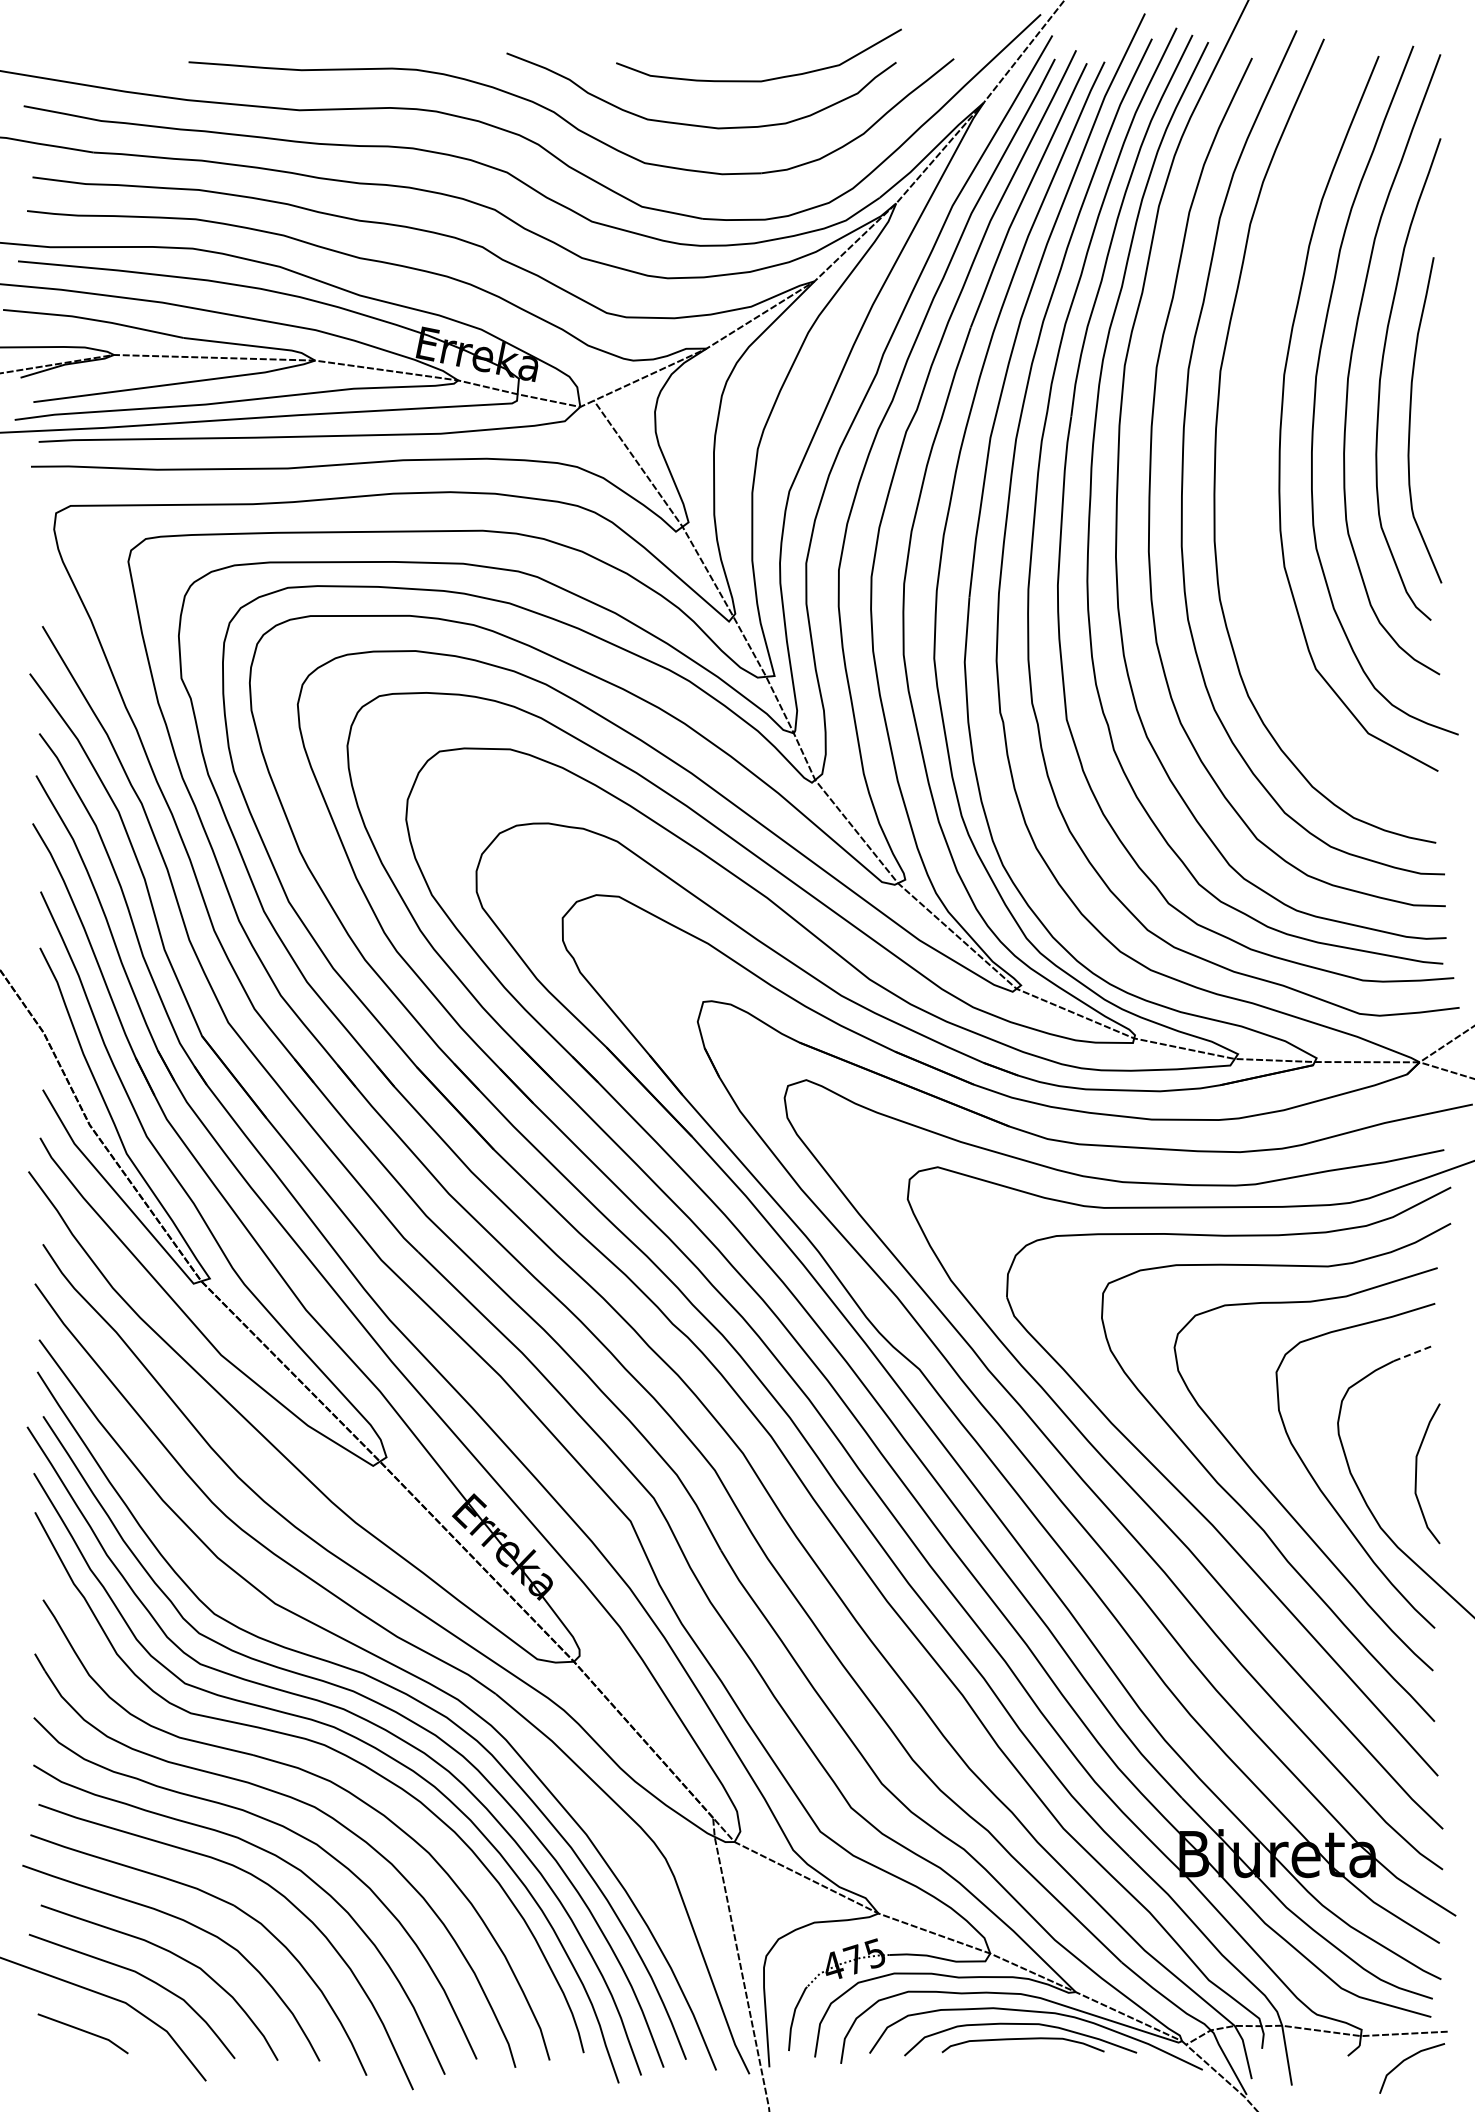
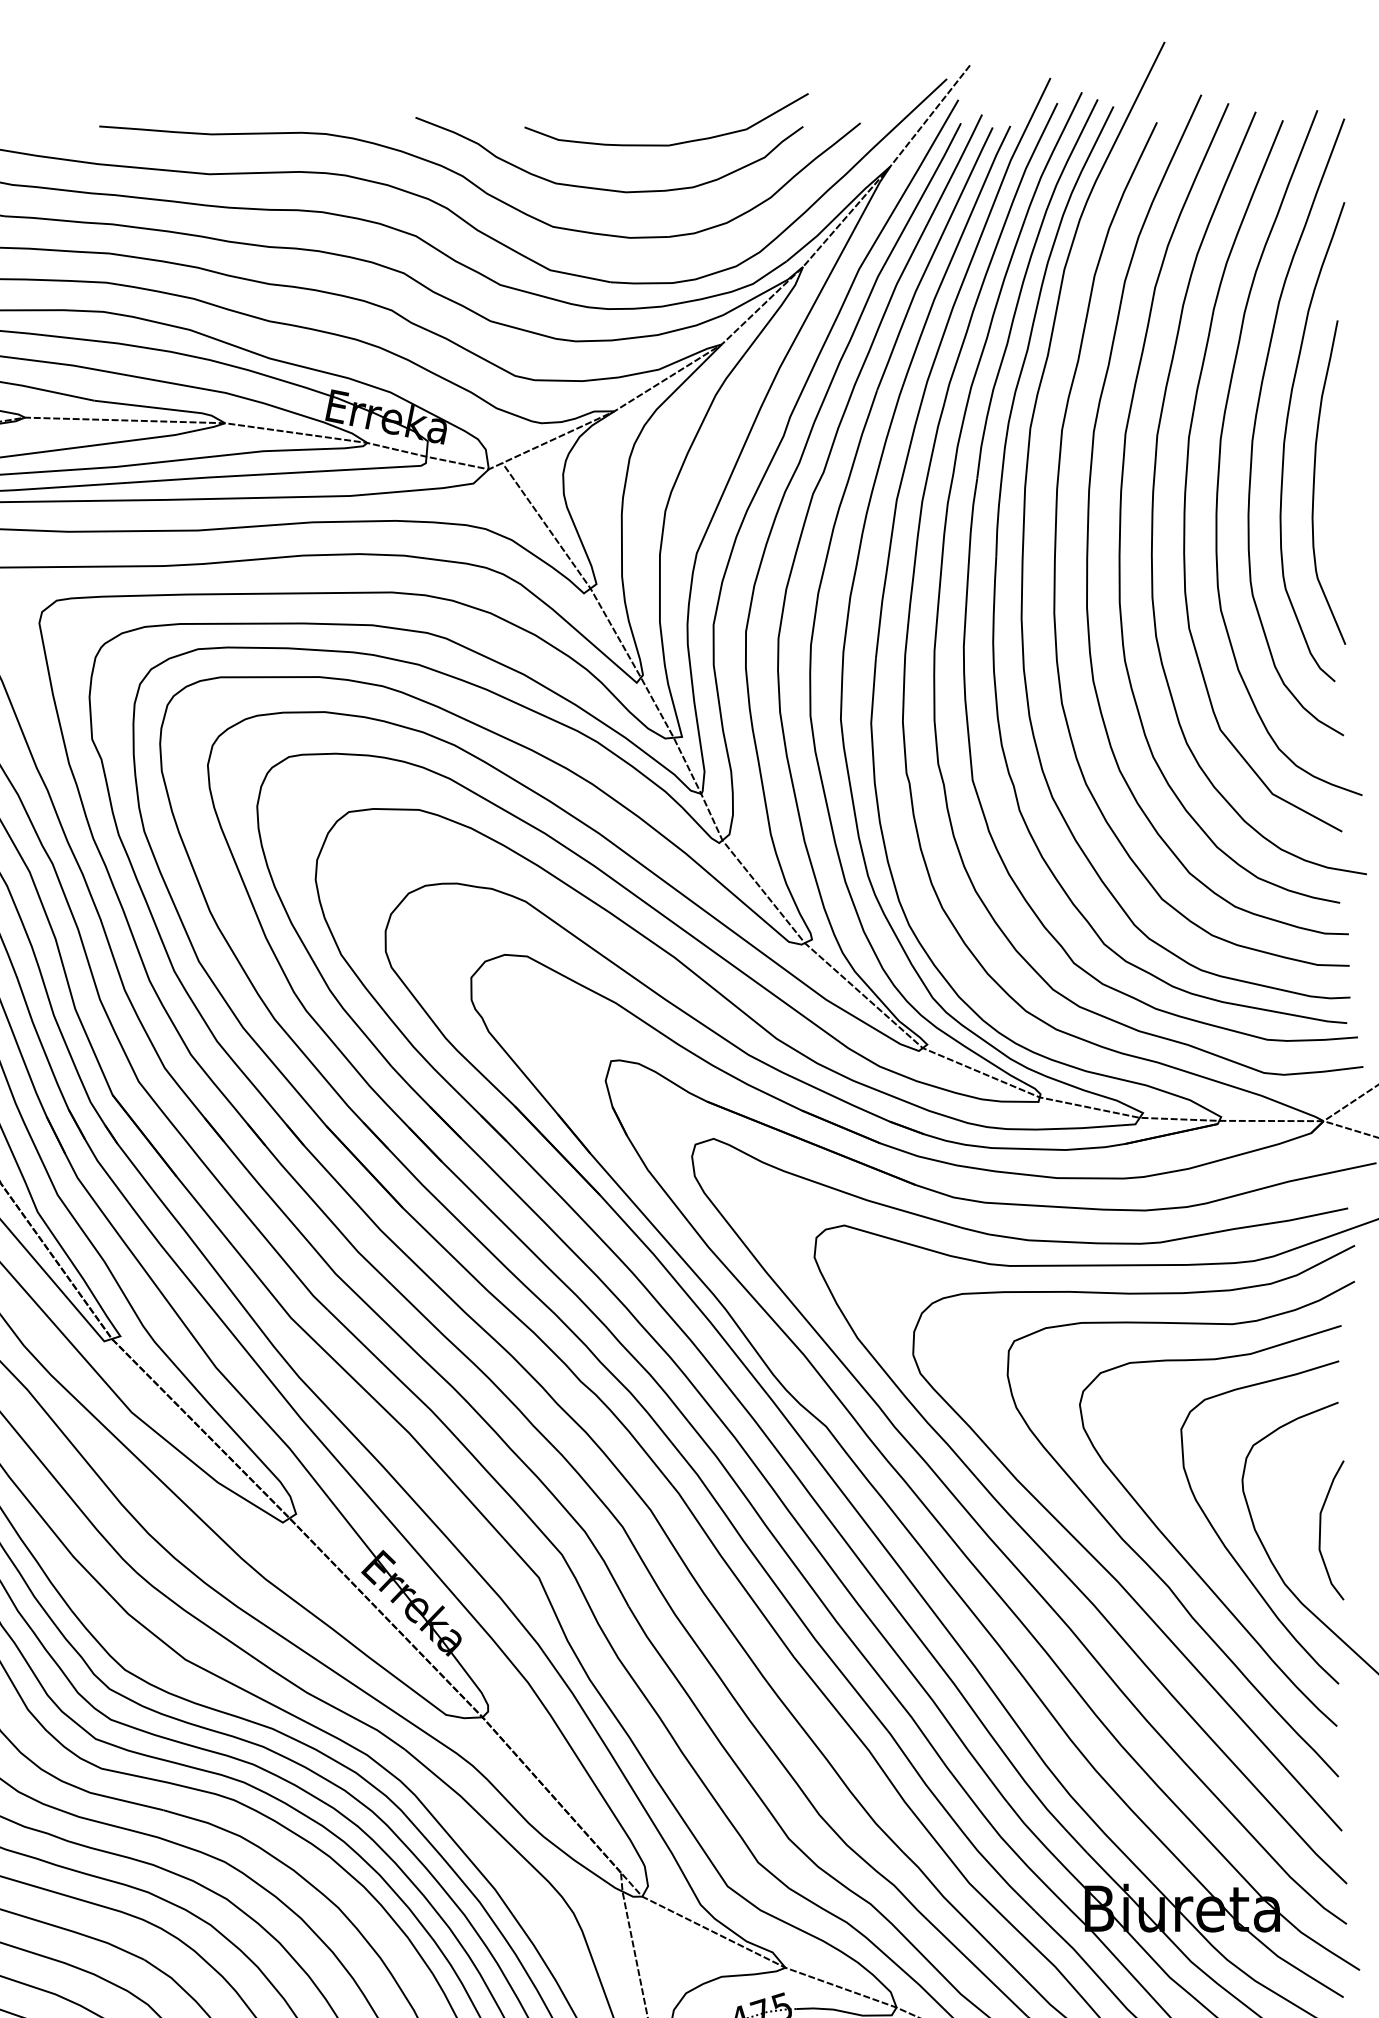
curve: (1250, 417) -> (1155, 479), added
line: (1414, 1353) -> (1318, 1410), dashed -> solid

